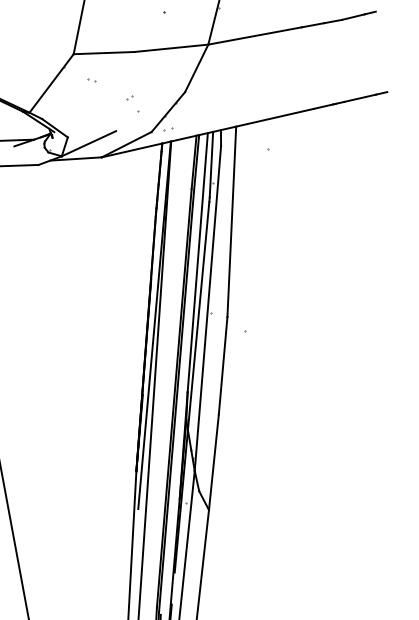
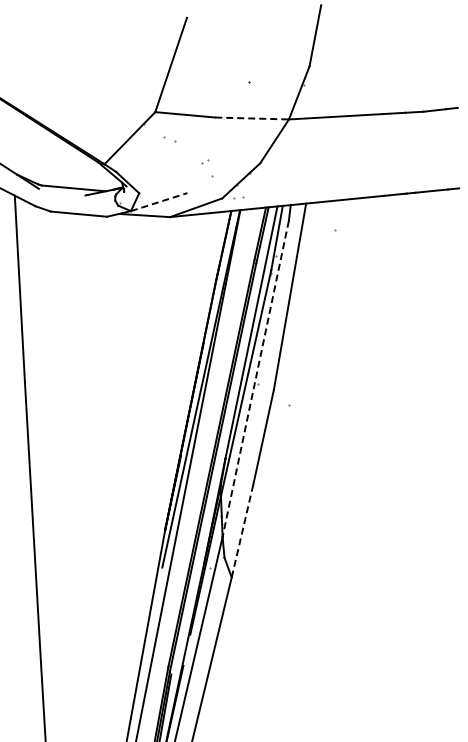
line: (171, 48) -> (252, 118), solid -> dashed
part: (91, 79) -> (169, 139), size x1.6
line: (89, 144) -> (159, 202), solid -> dashed
line: (207, 308) -> (255, 378), solid -> dashed
line: (213, 462) -> (242, 531), solid -> dashed

